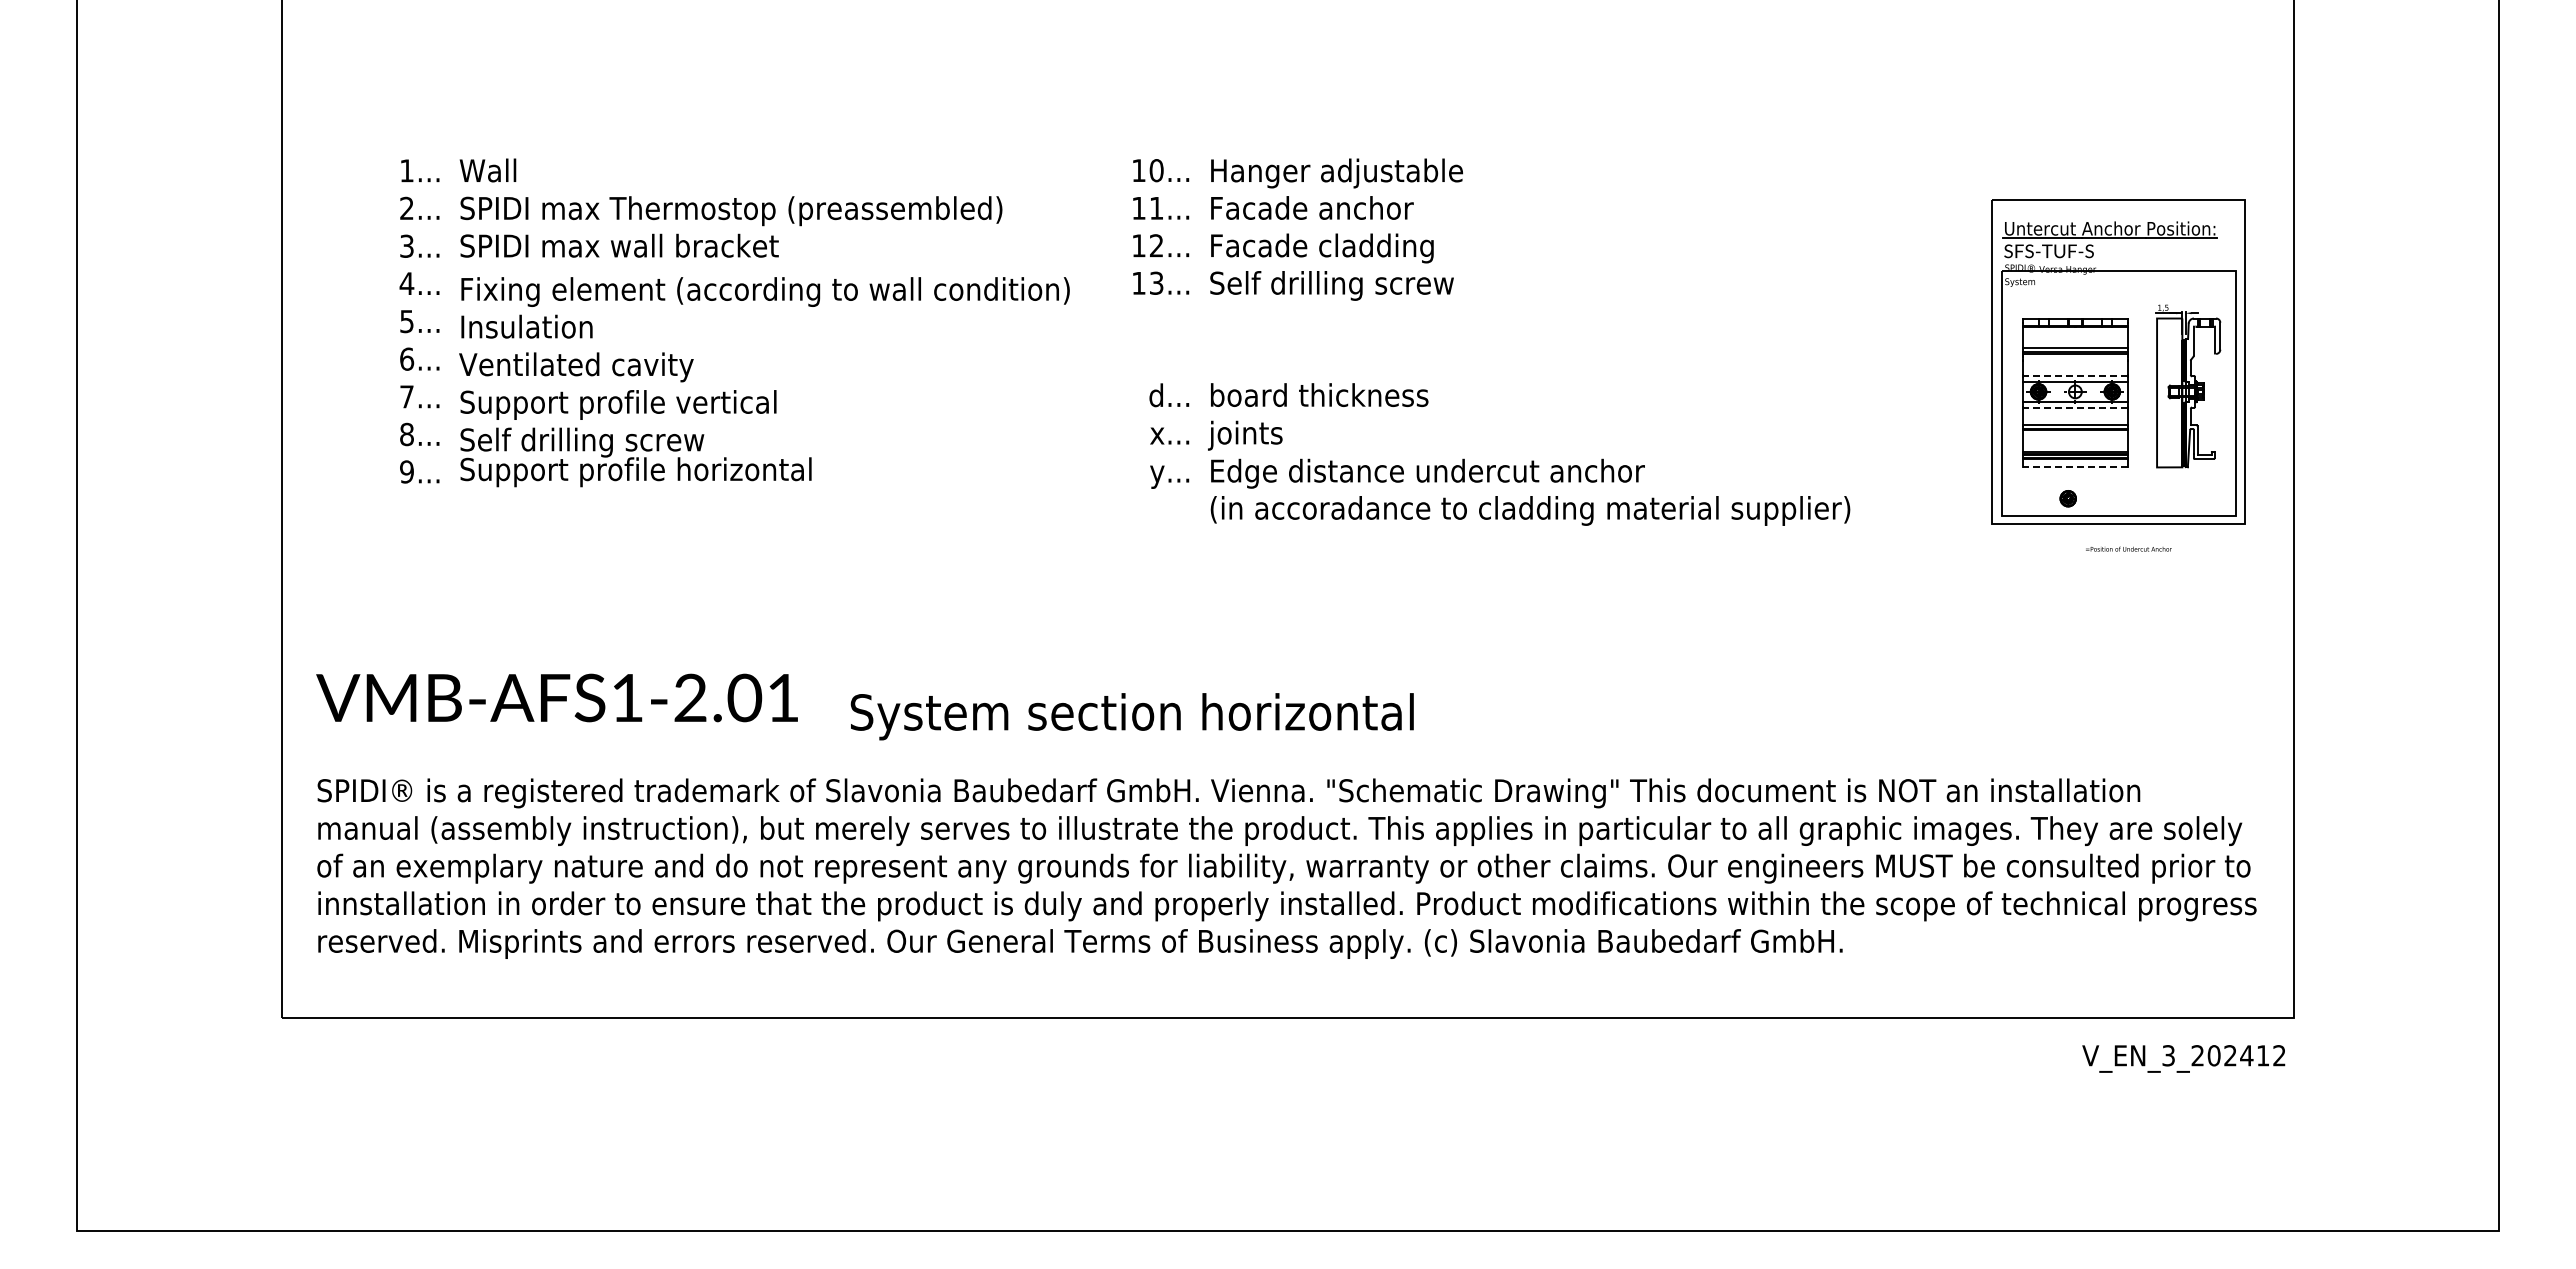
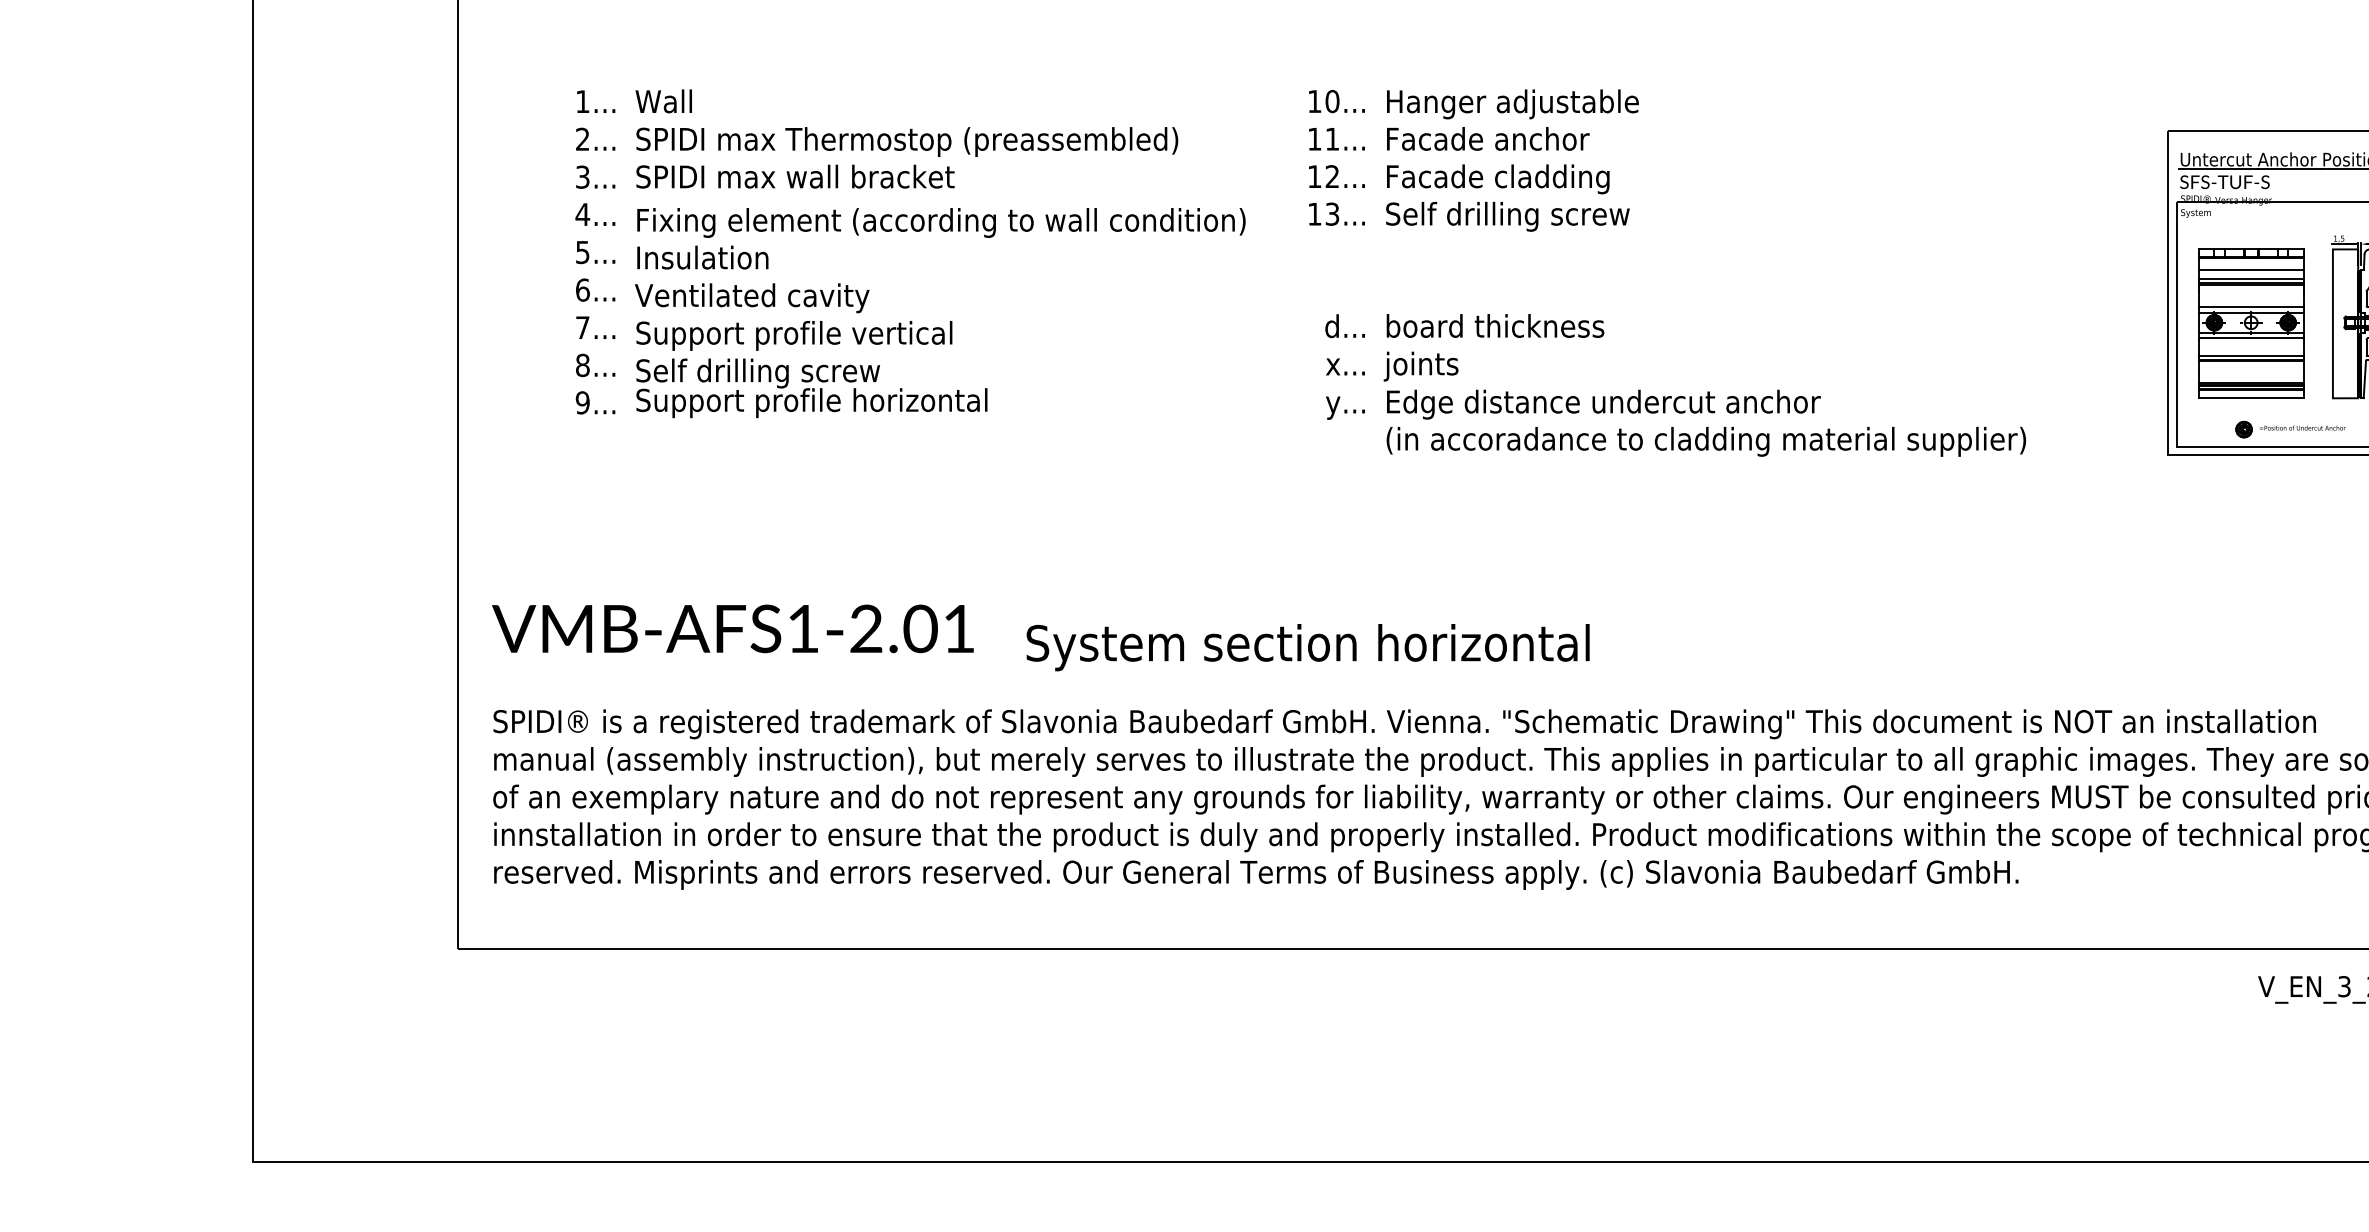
line: (2075, 339) -> (2251, 270), added
line: (2075, 376) -> (2251, 307), dashed -> solid
line: (2075, 407) -> (2251, 338), dashed -> solid
line: (2075, 467) -> (2251, 398), dashed -> solid
text: (2128, 548) -> (2302, 427), moved

